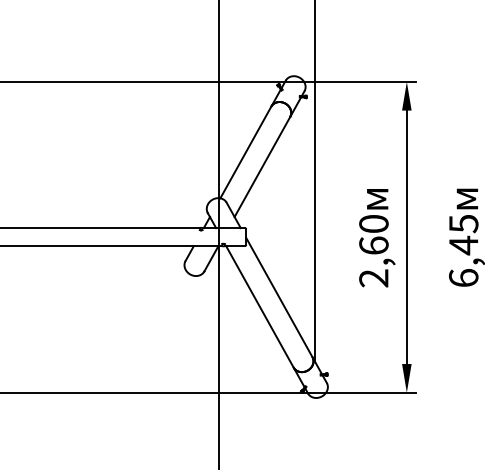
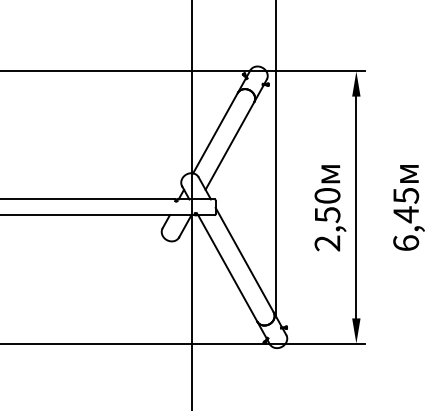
text: (373, 245) -> (327, 214), 2,60 -> 2,50

